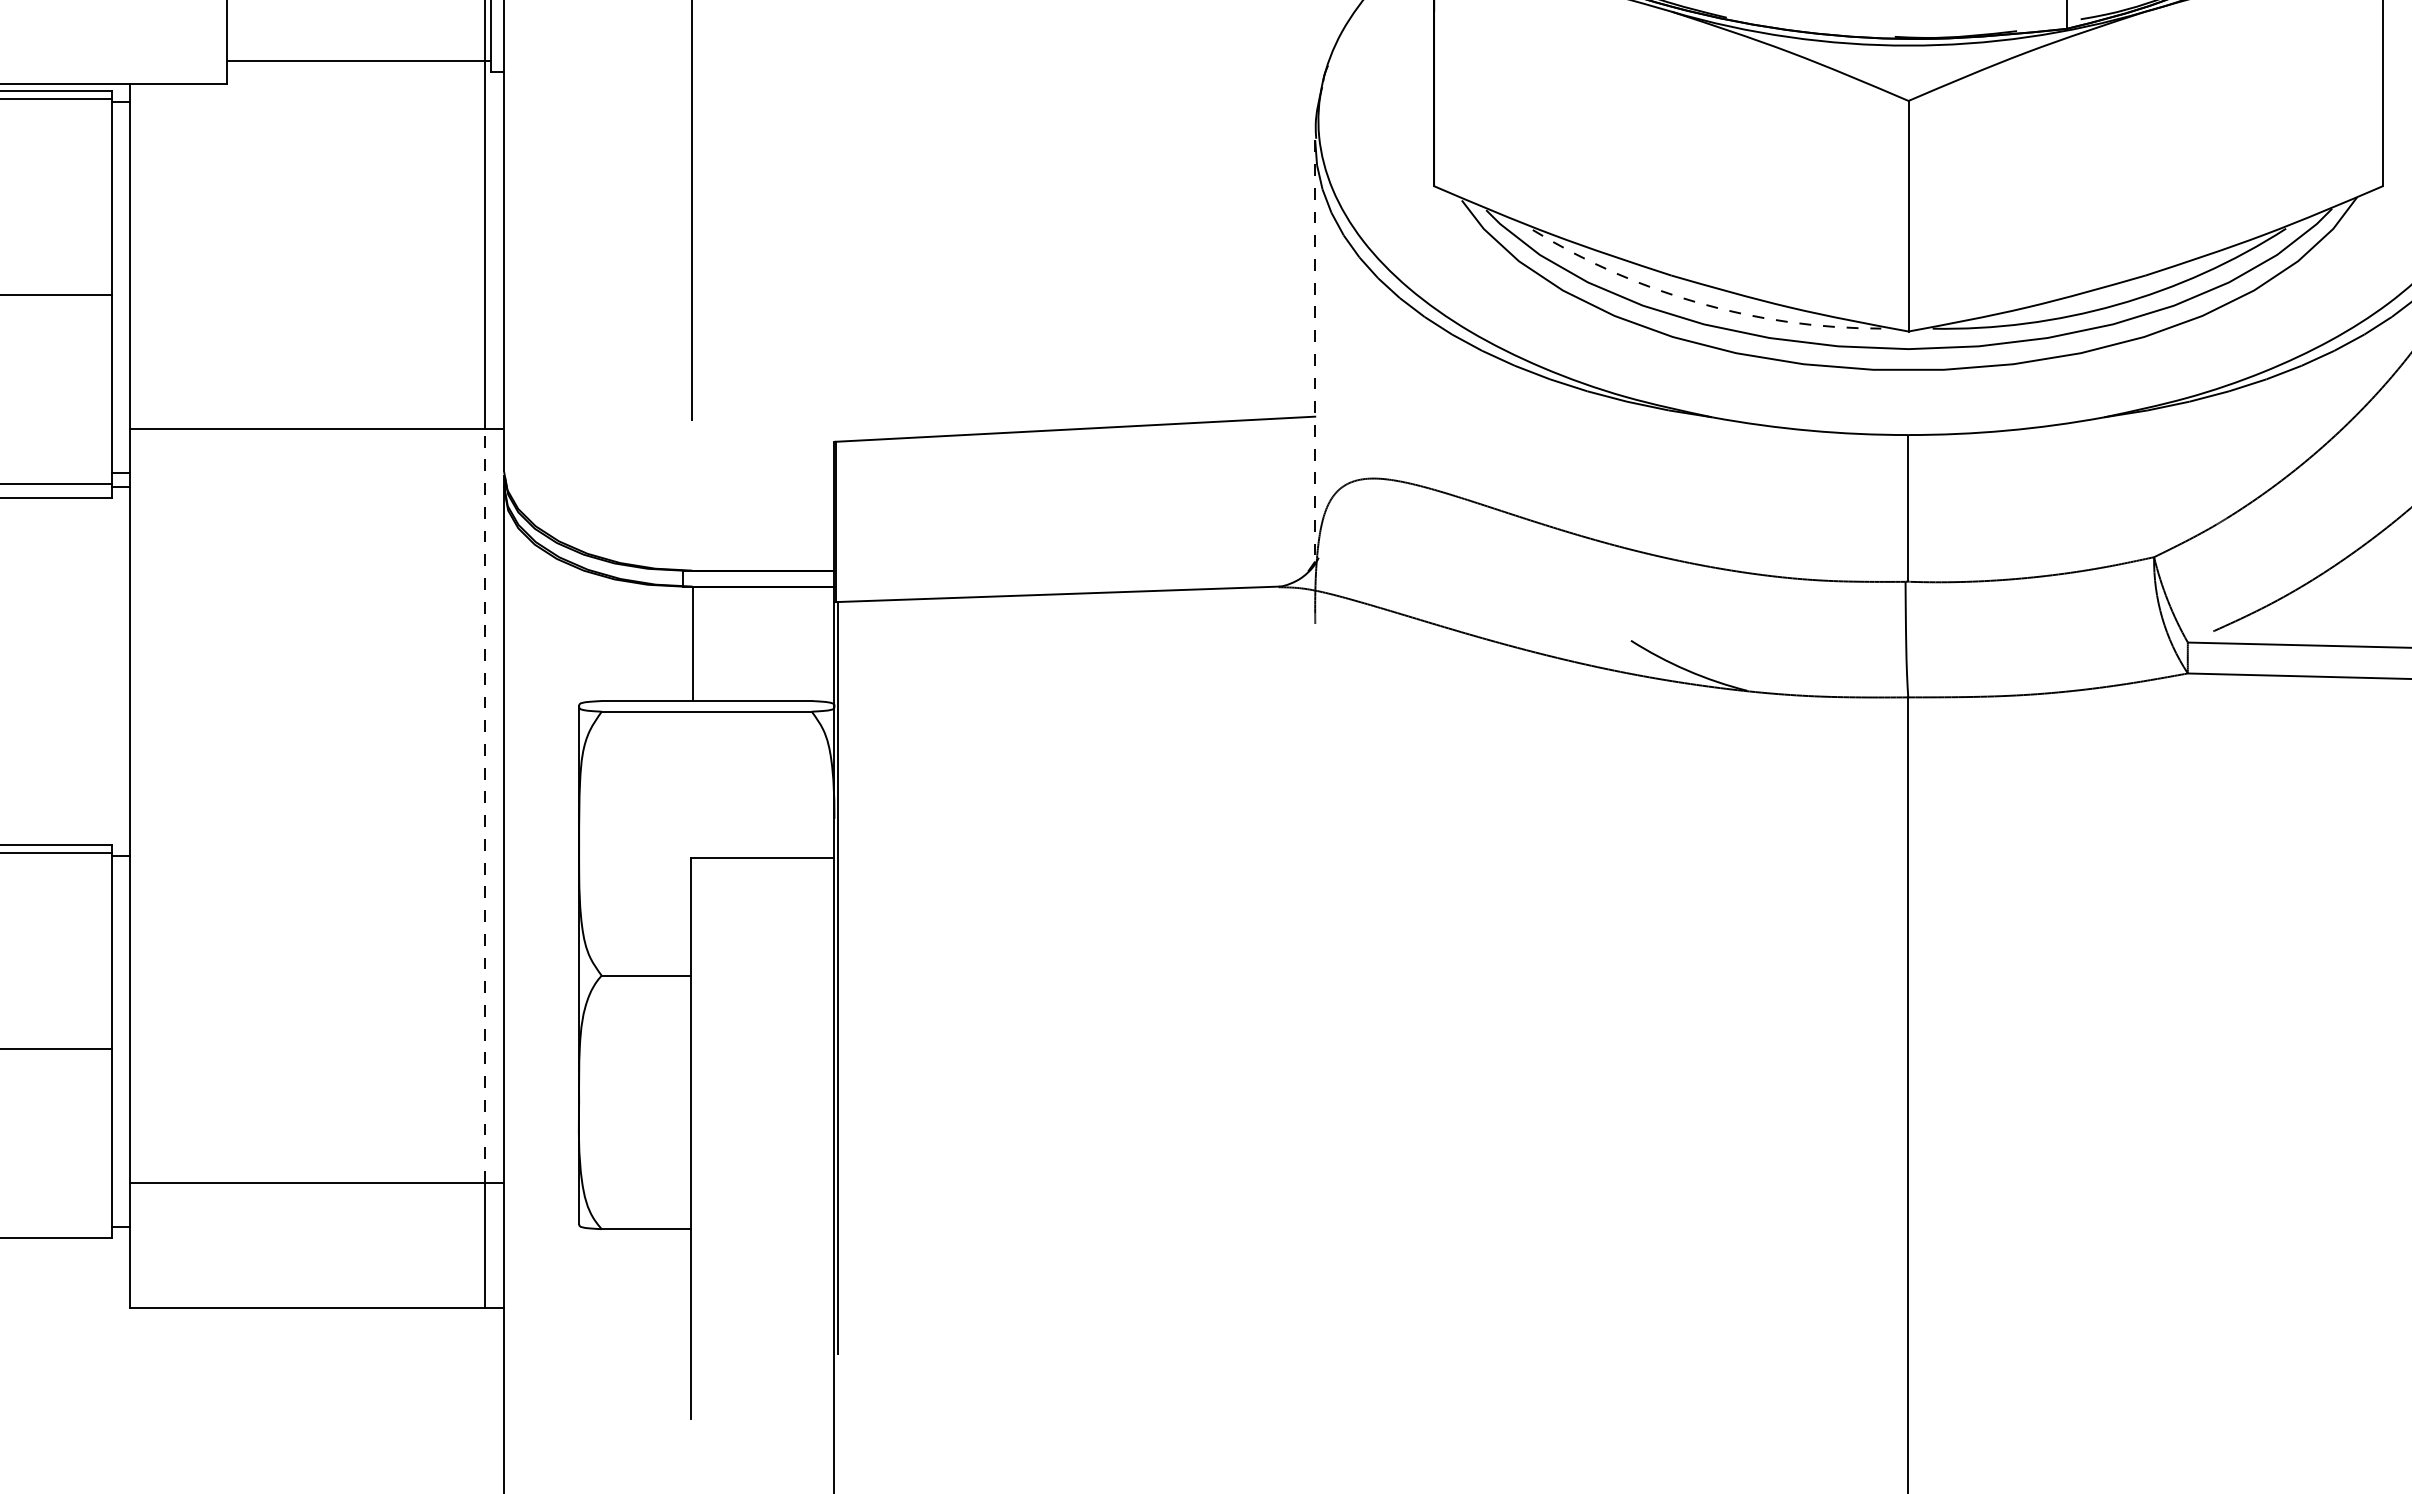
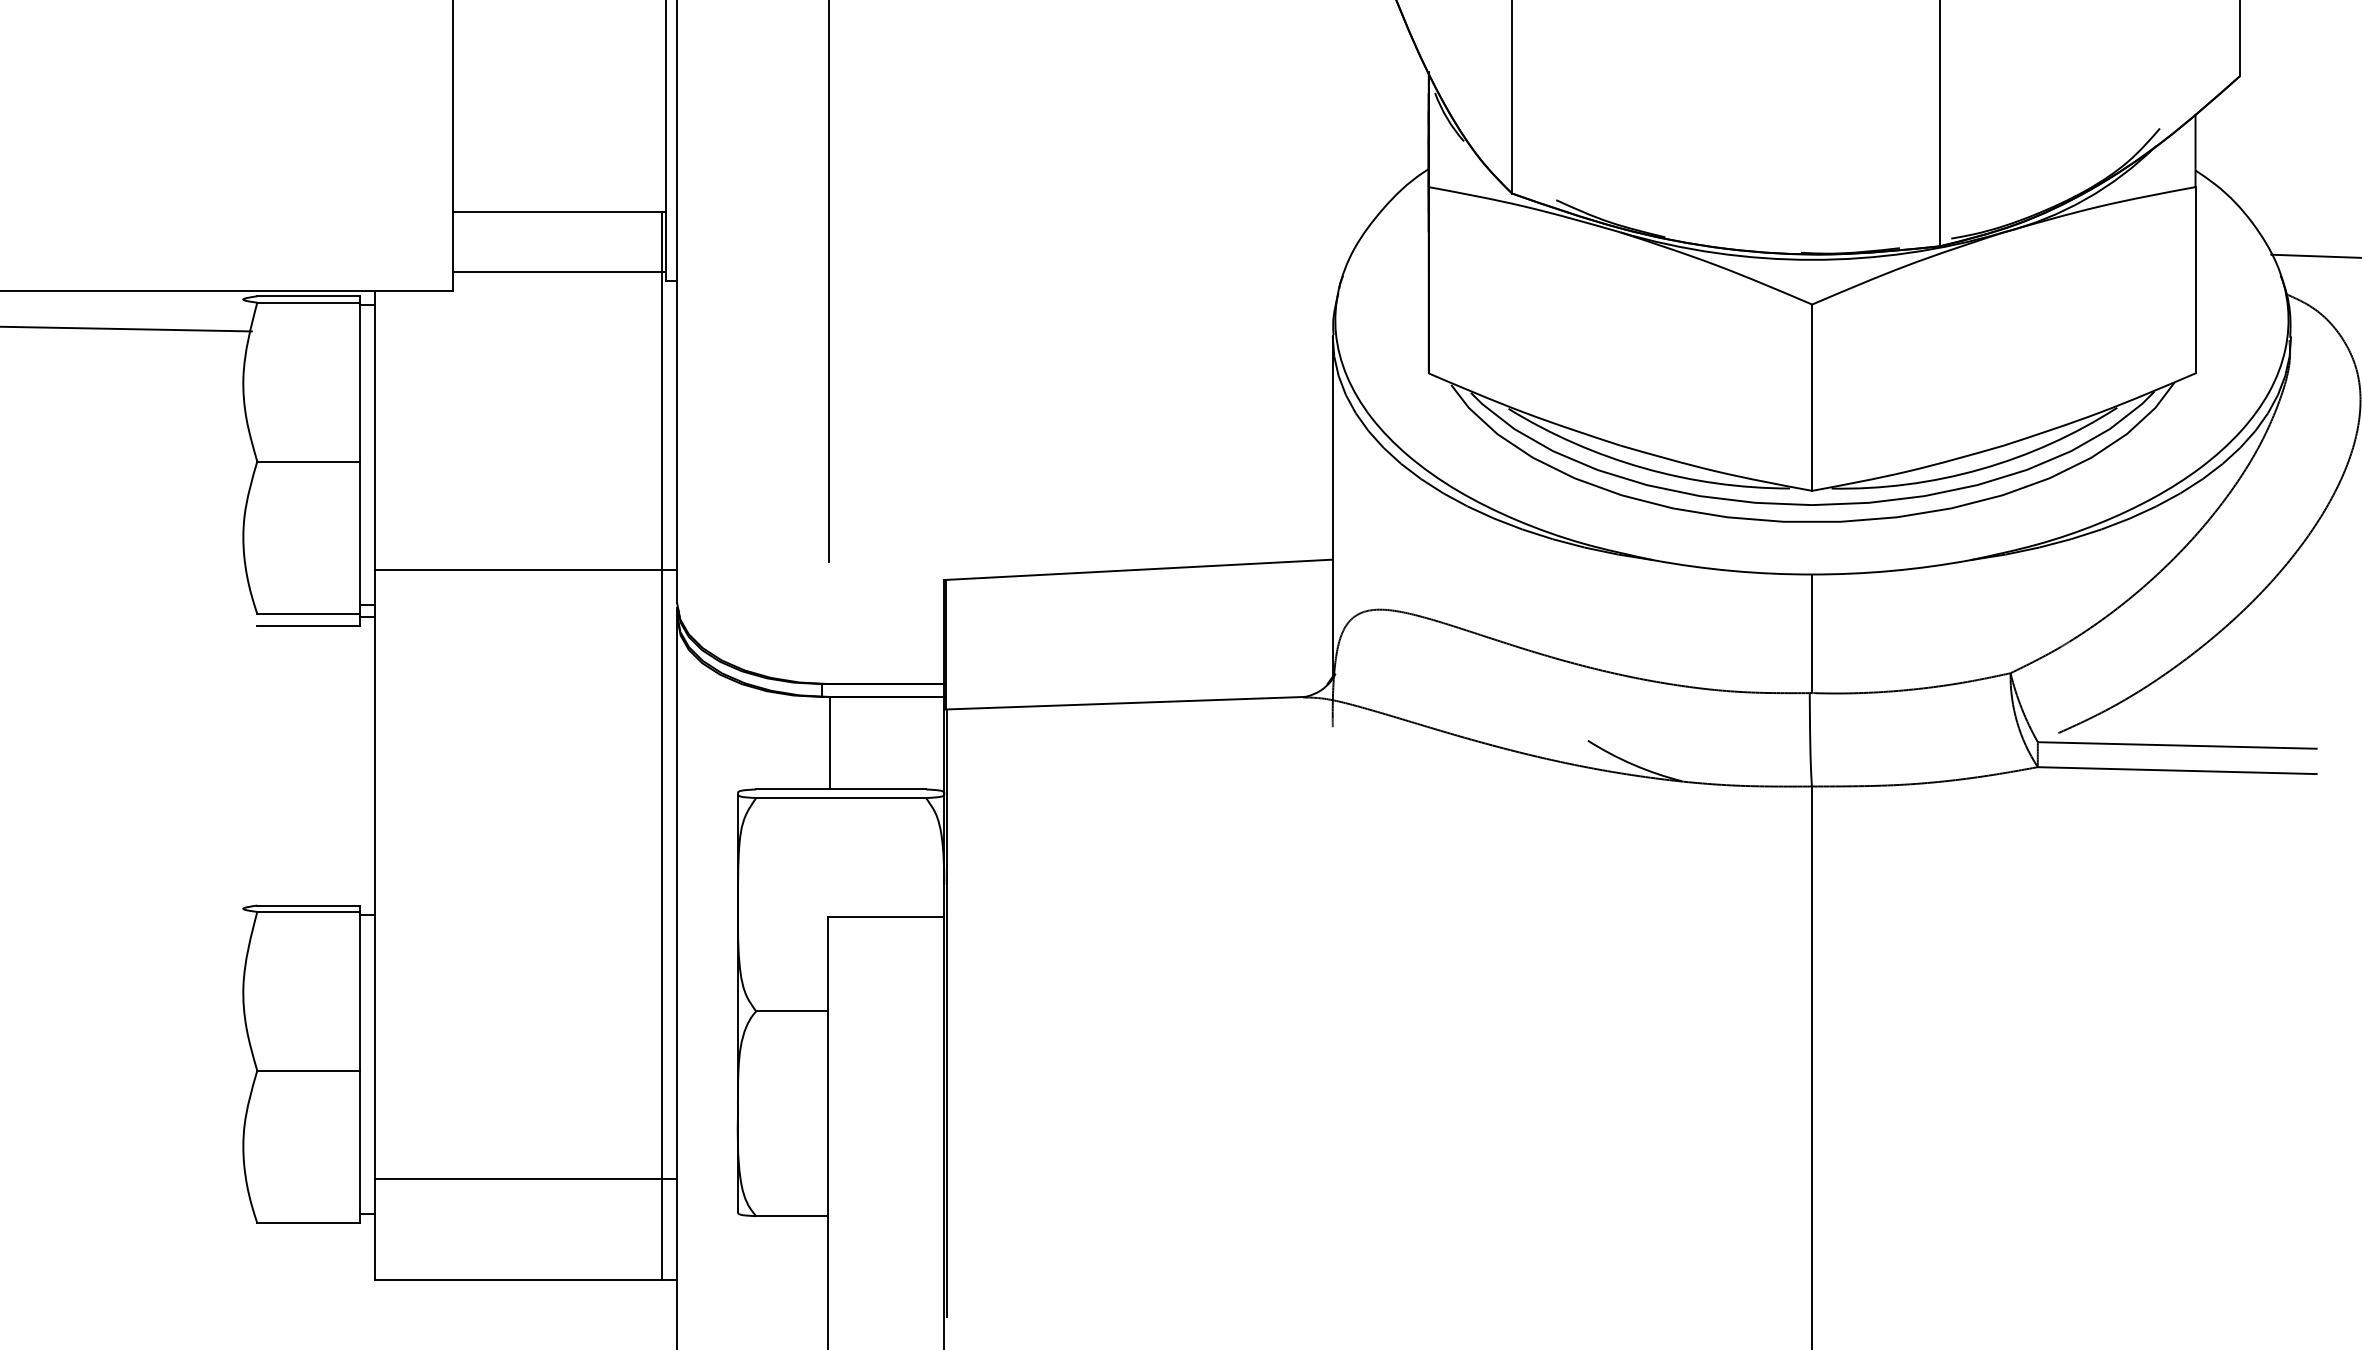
arc: (1699, 303) -> (1643, 468), dashed -> solid
line: (1314, 352) -> (1332, 507), dashed -> solid
line: (485, 806) -> (662, 874), dashed -> solid

